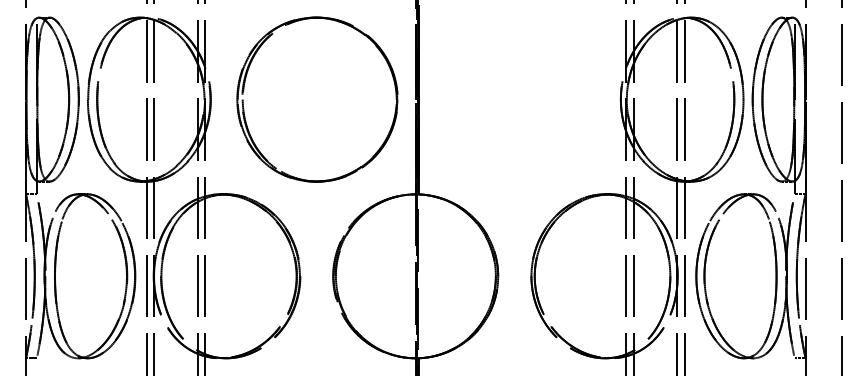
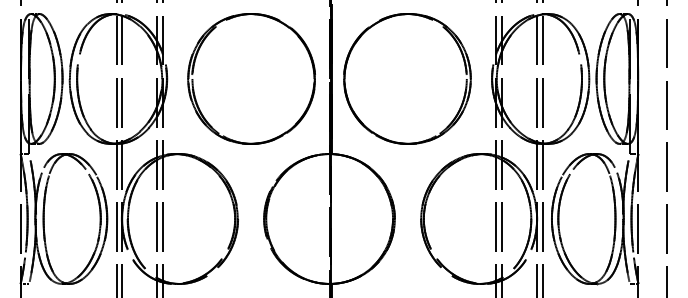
part: (514, 99) -> (407, 78), added

